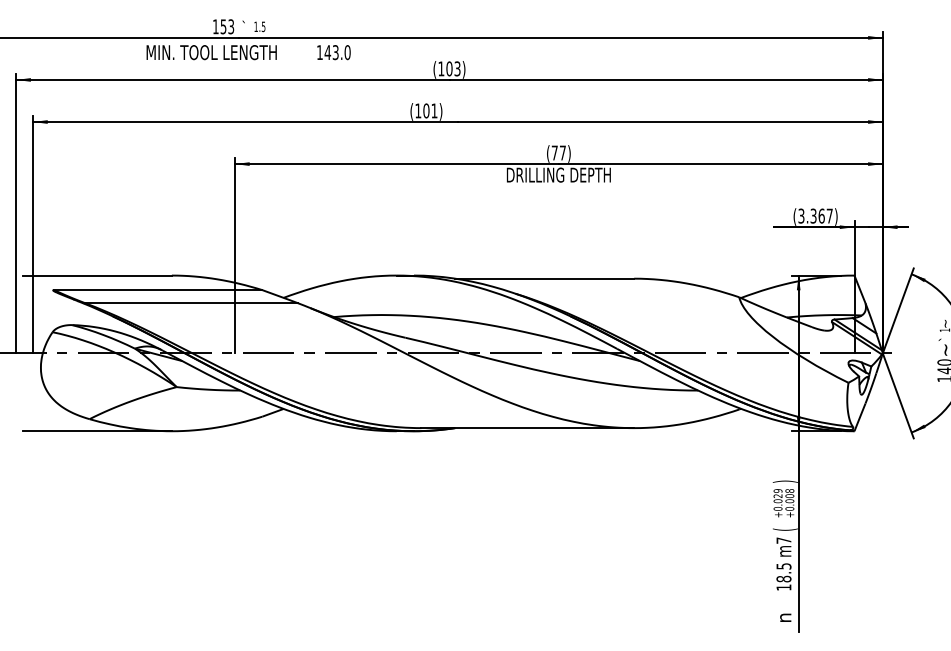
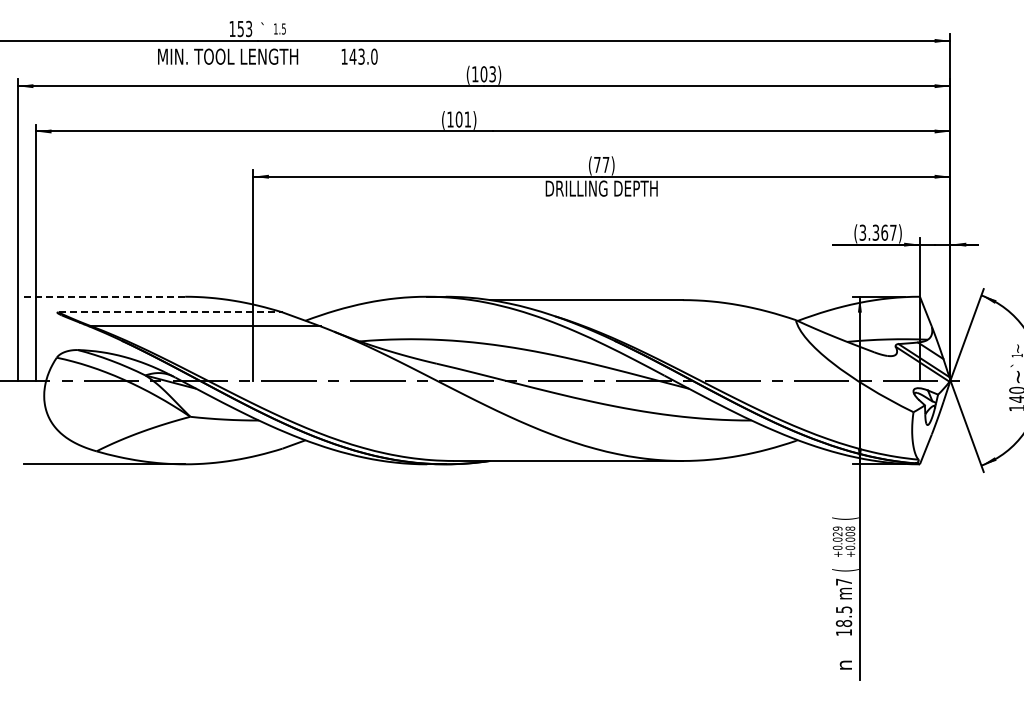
line: (96, 275) -> (104, 296), solid -> dashed
line: (159, 290) -> (171, 312), solid -> dashed
text: (785, 481) -> (845, 518), ) -> (

